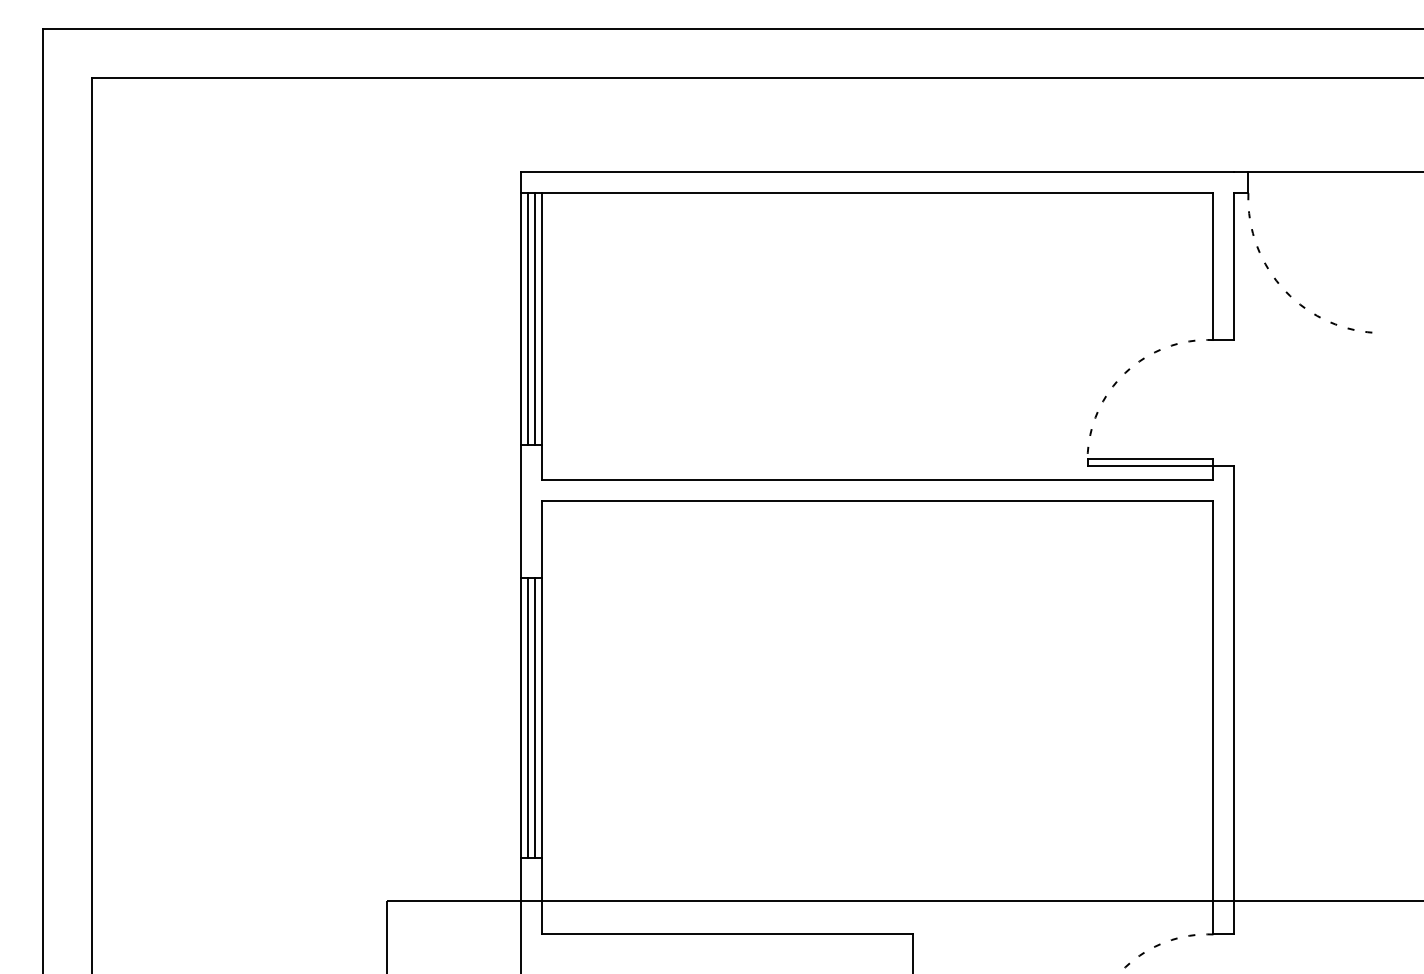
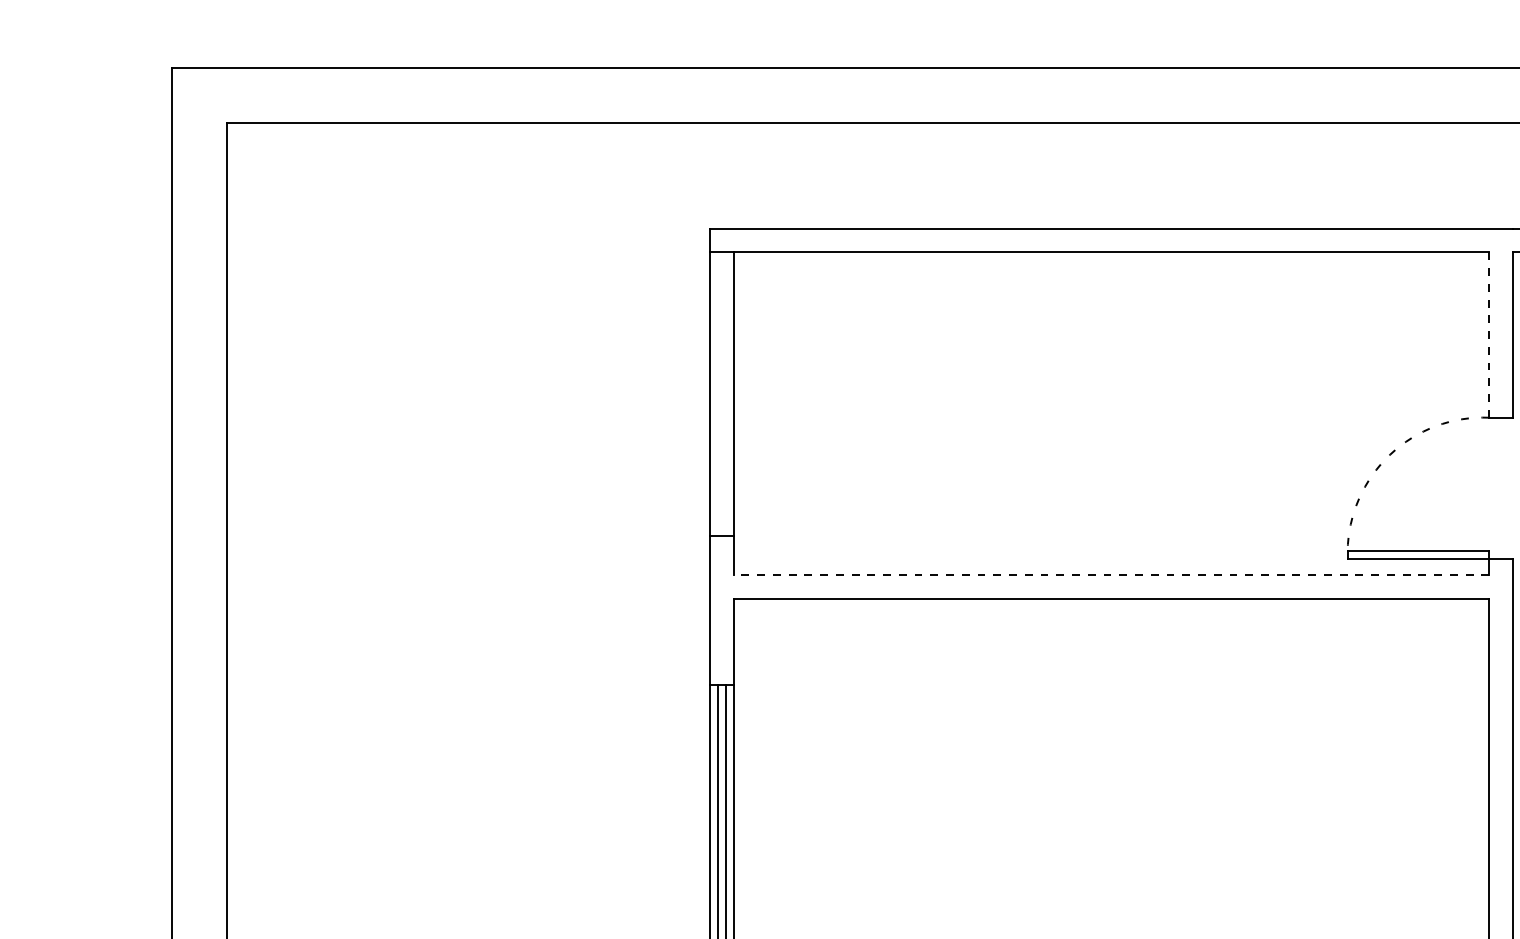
line: (1213, 266) -> (1489, 334), solid -> dashed
line: (528, 318) -> (718, 393), removed
line: (535, 318) -> (726, 393), removed
line: (877, 479) -> (1111, 574), solid -> dashed

